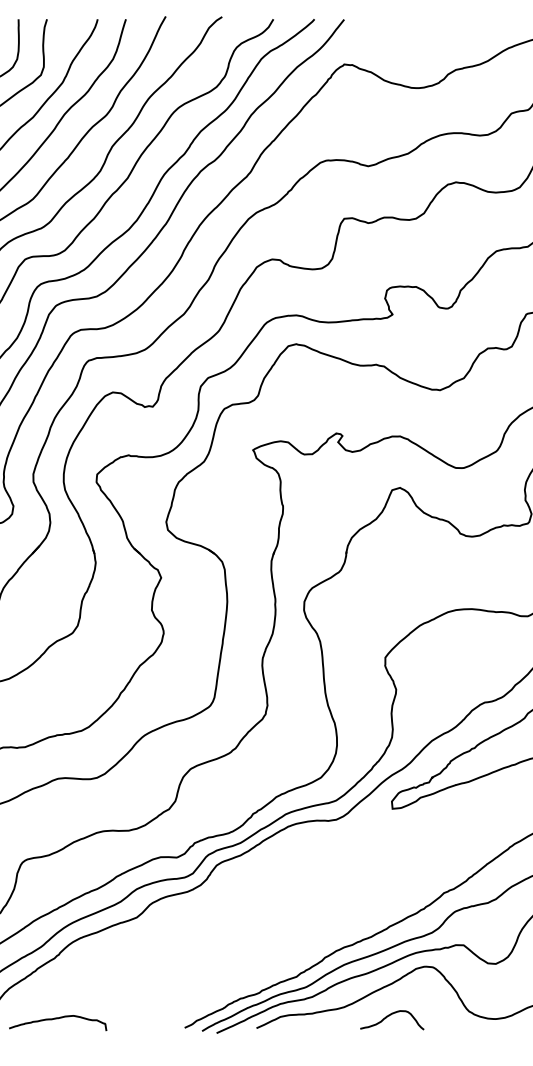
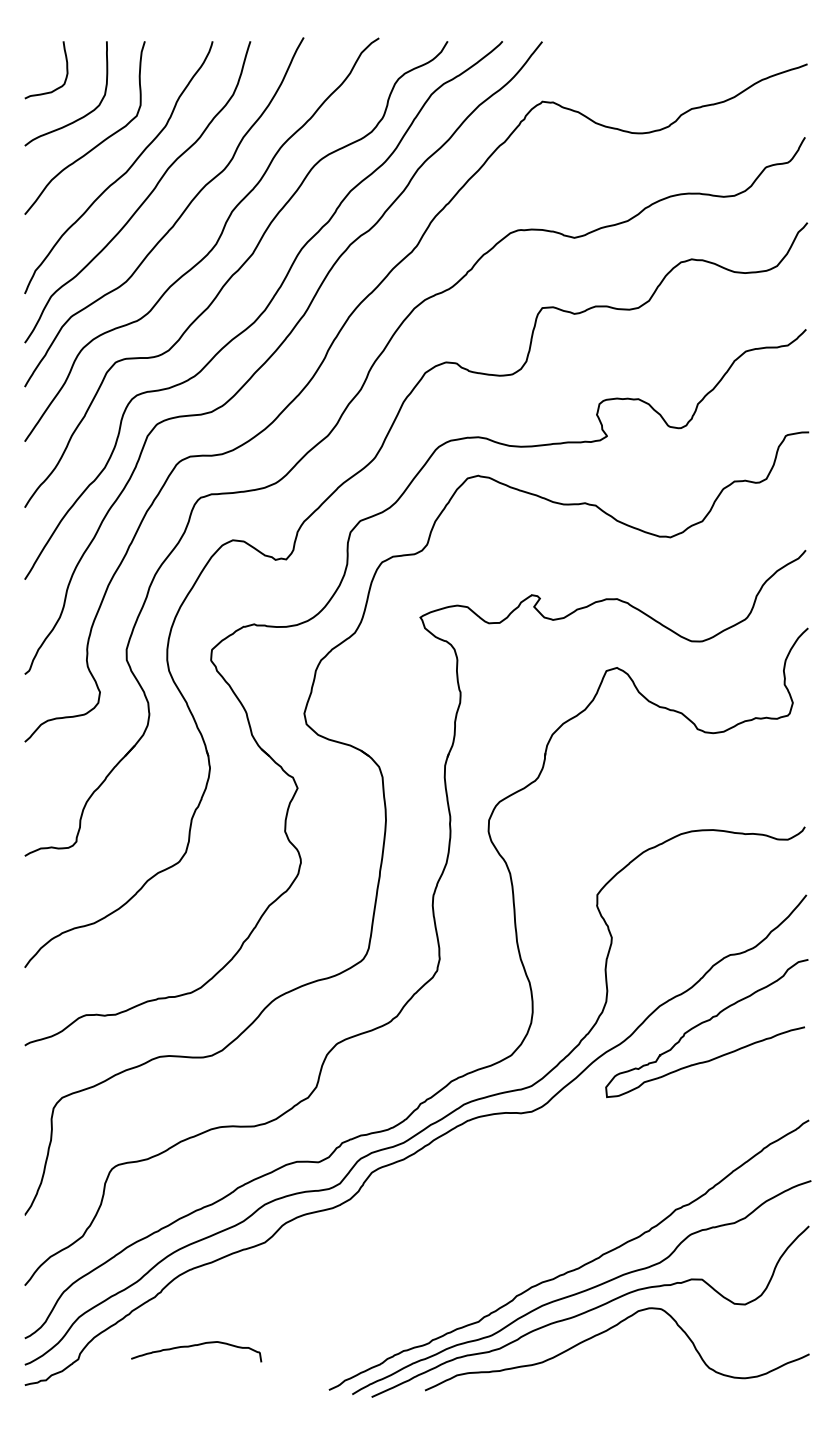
curve: (390, 1015) -> (604, 1373), removed
curve: (57, 1019) -> (195, 1346), moved

